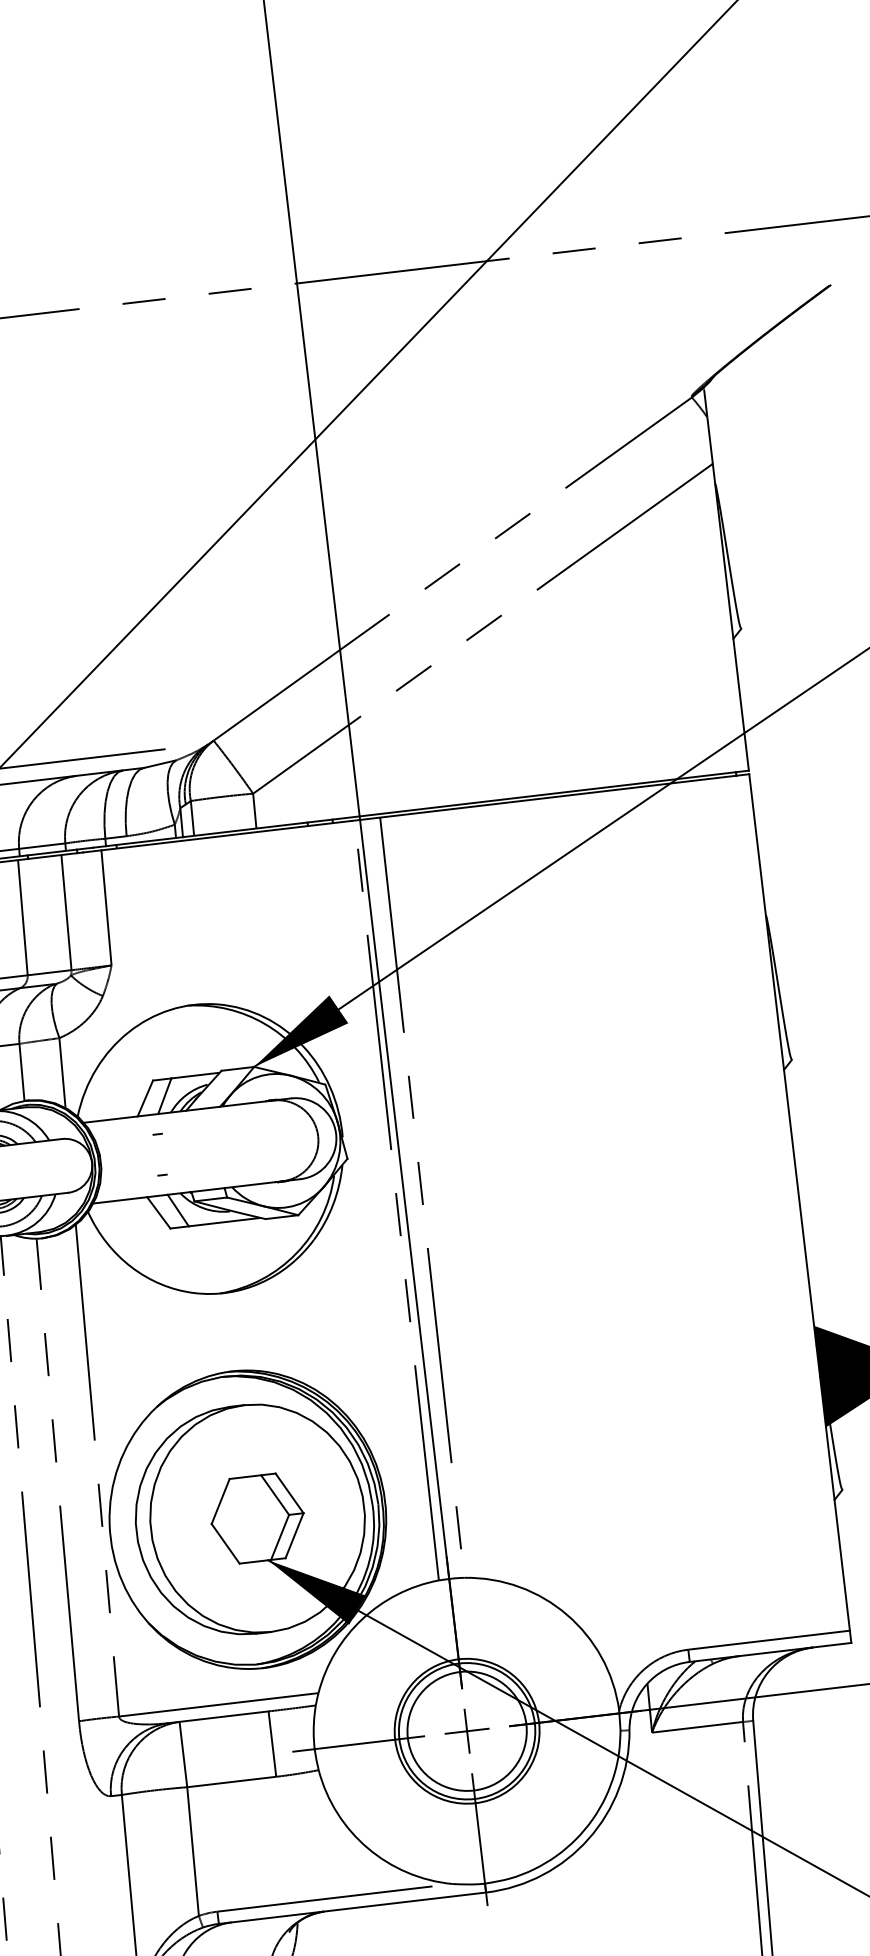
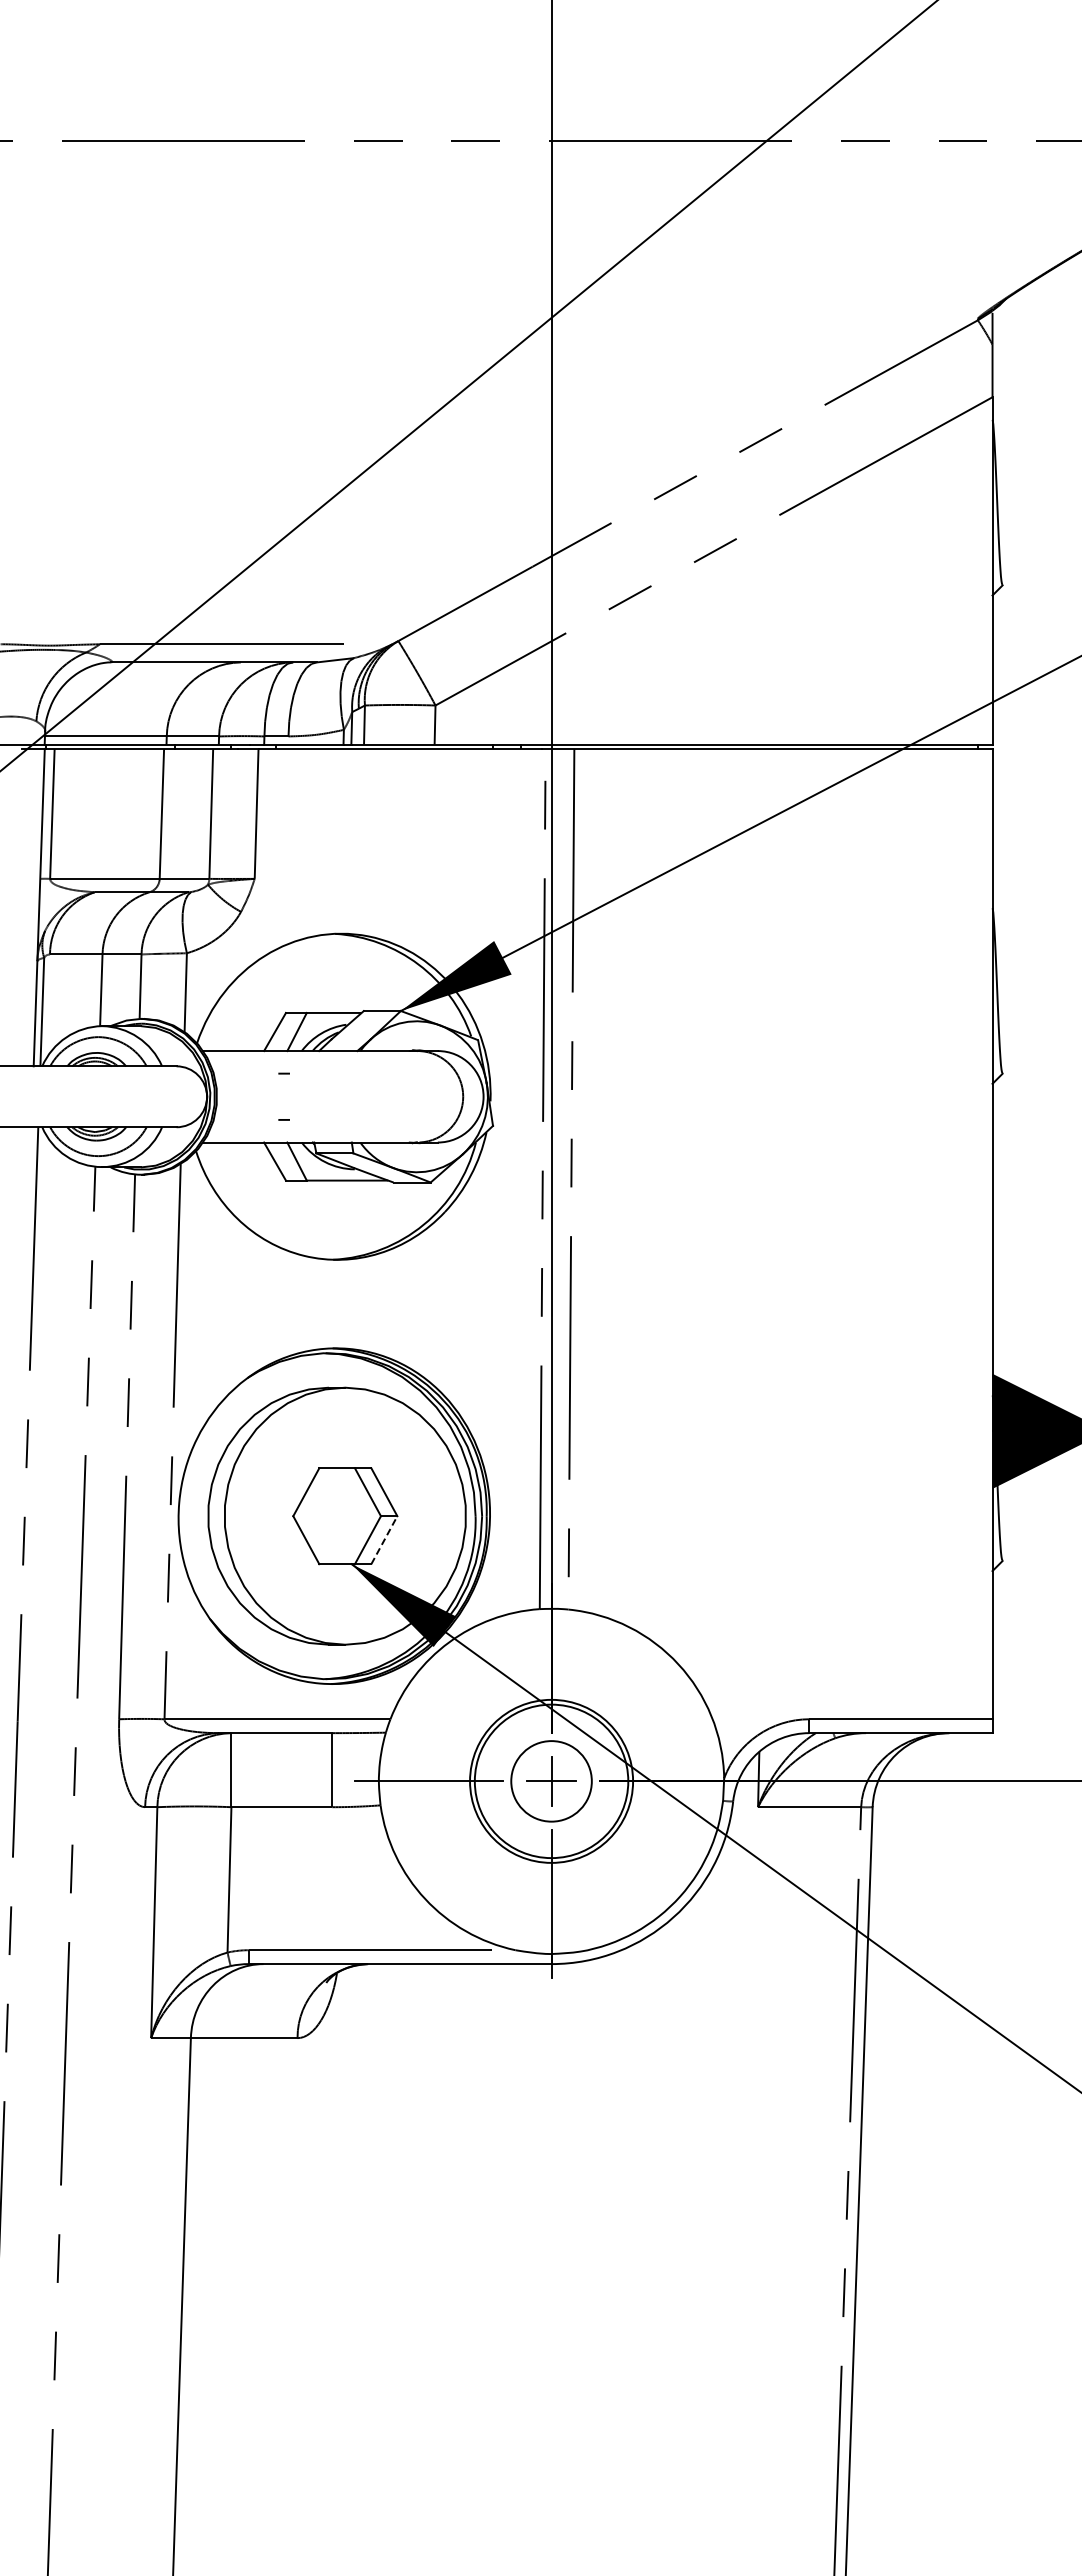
line: (294, 1535) -> (384, 1539), solid -> dashed
circle: (467, 1731) -> (551, 1781), size x0.6

